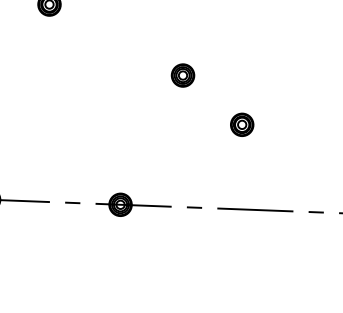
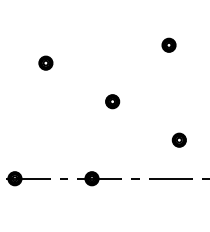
part: (182, 75) -> (112, 101), moved
part: (240, 123) -> (178, 139), moved

